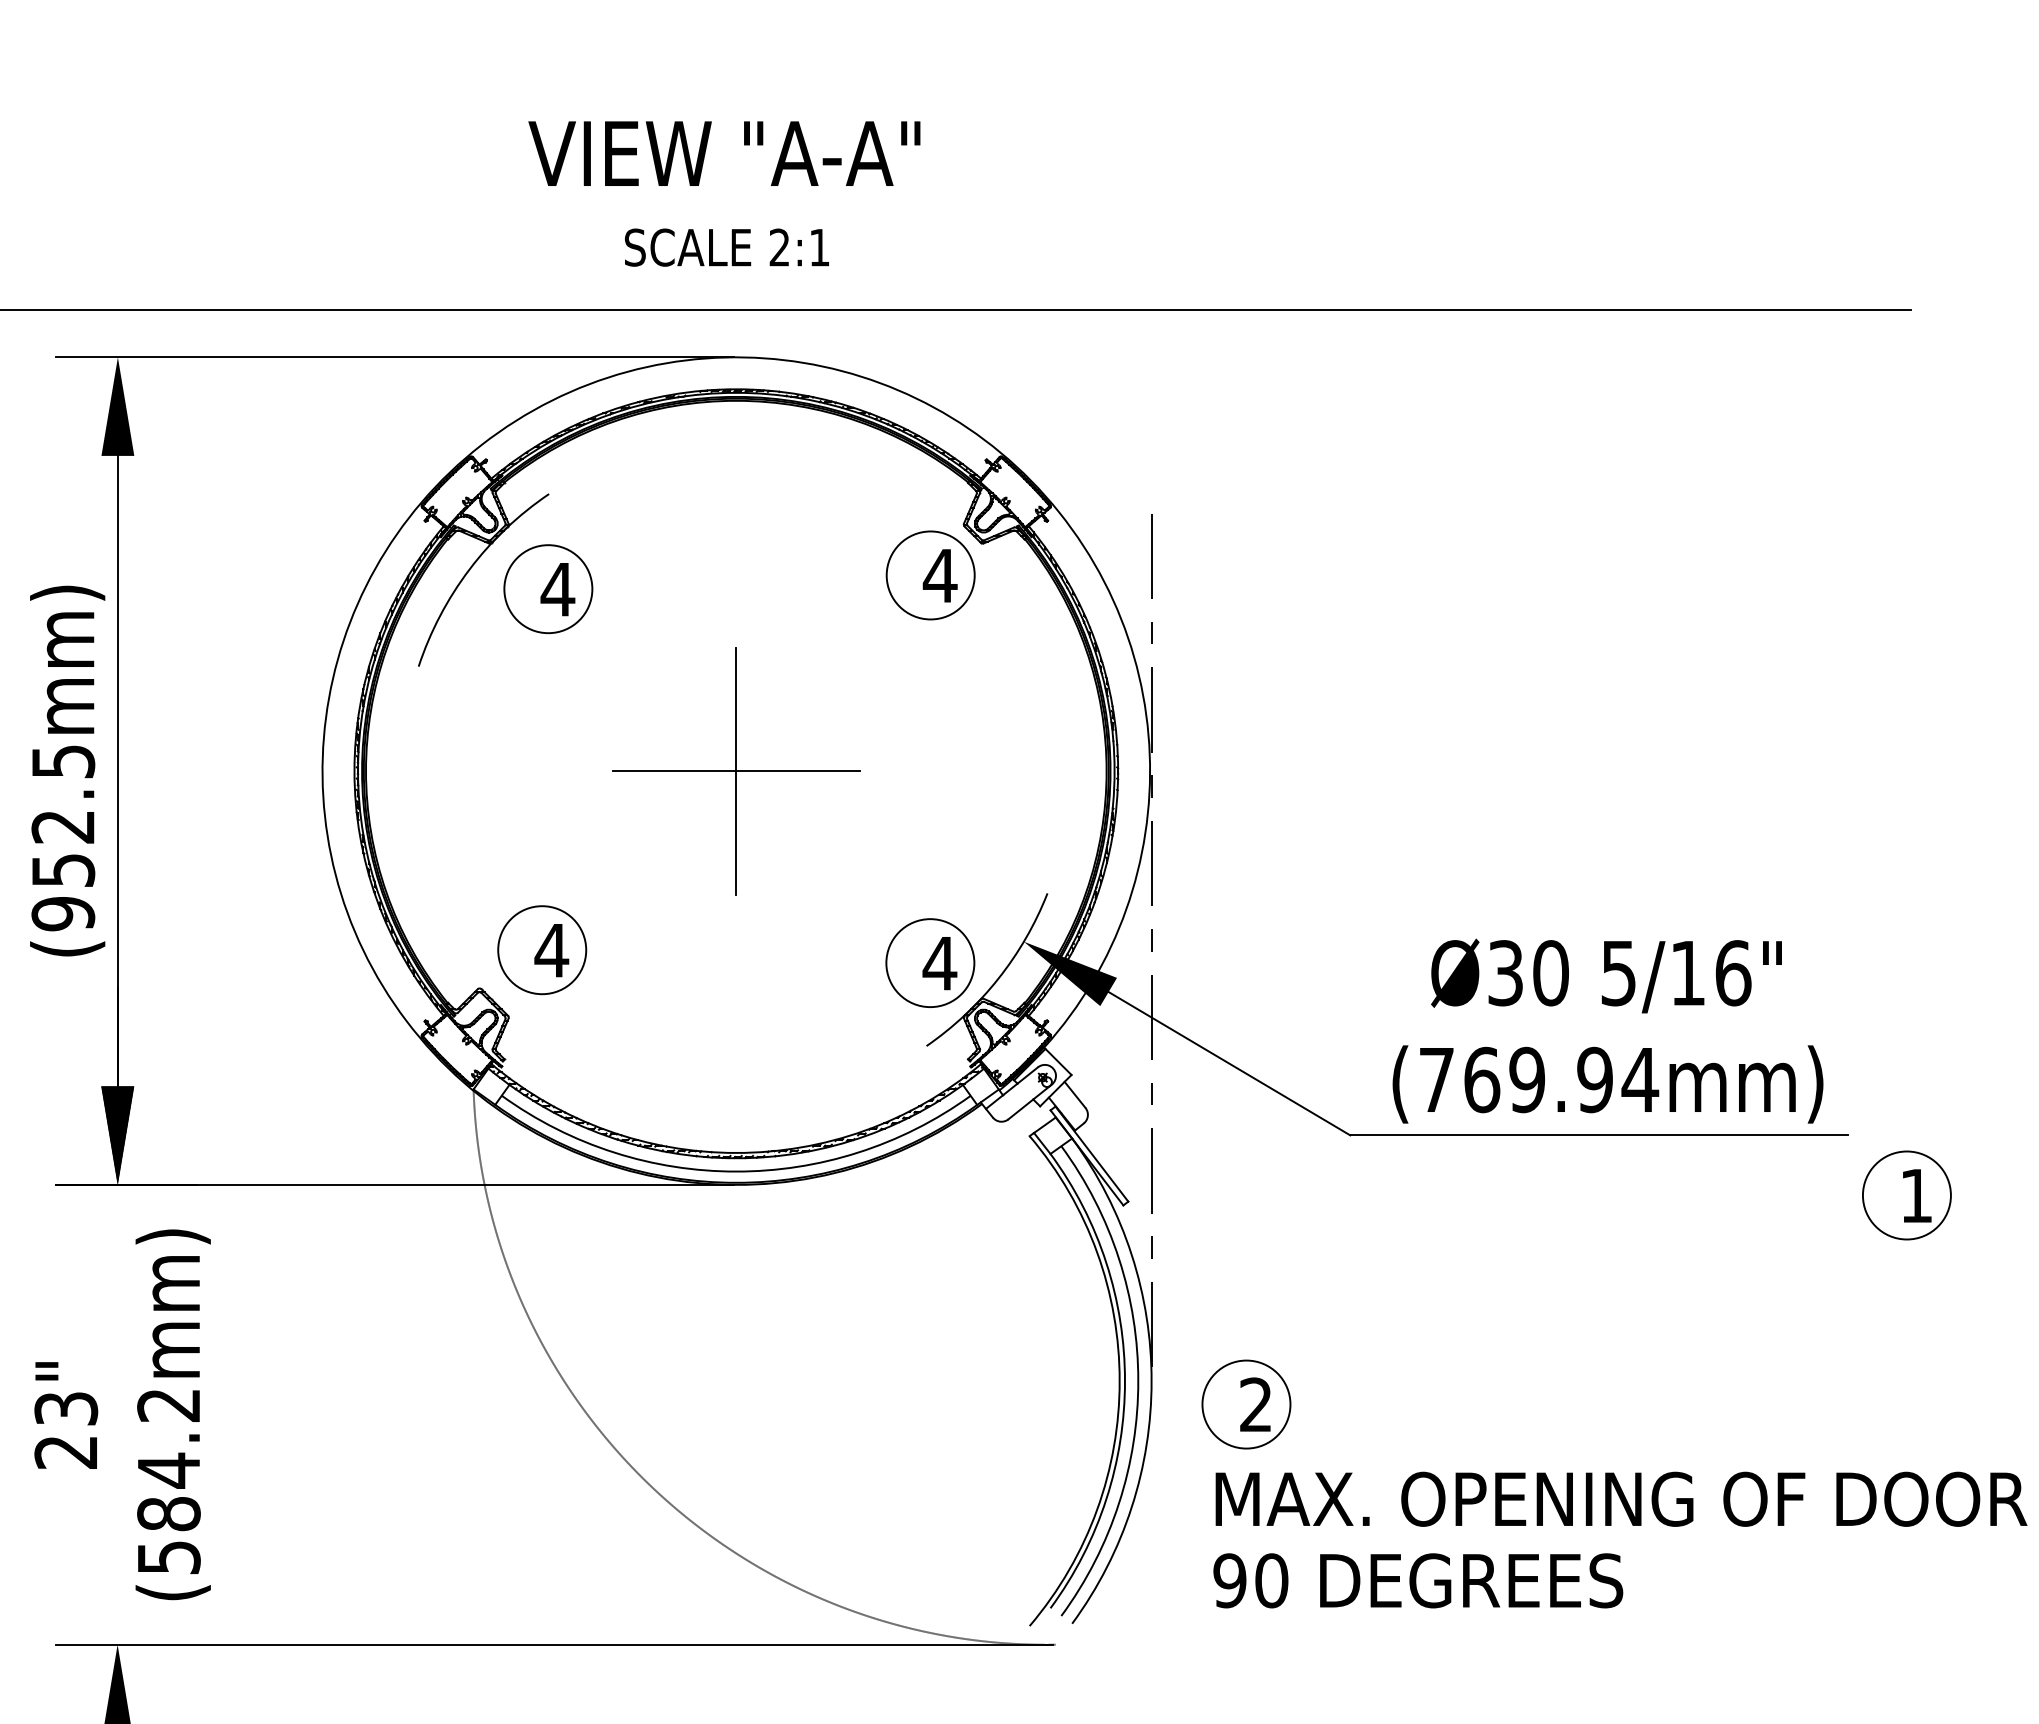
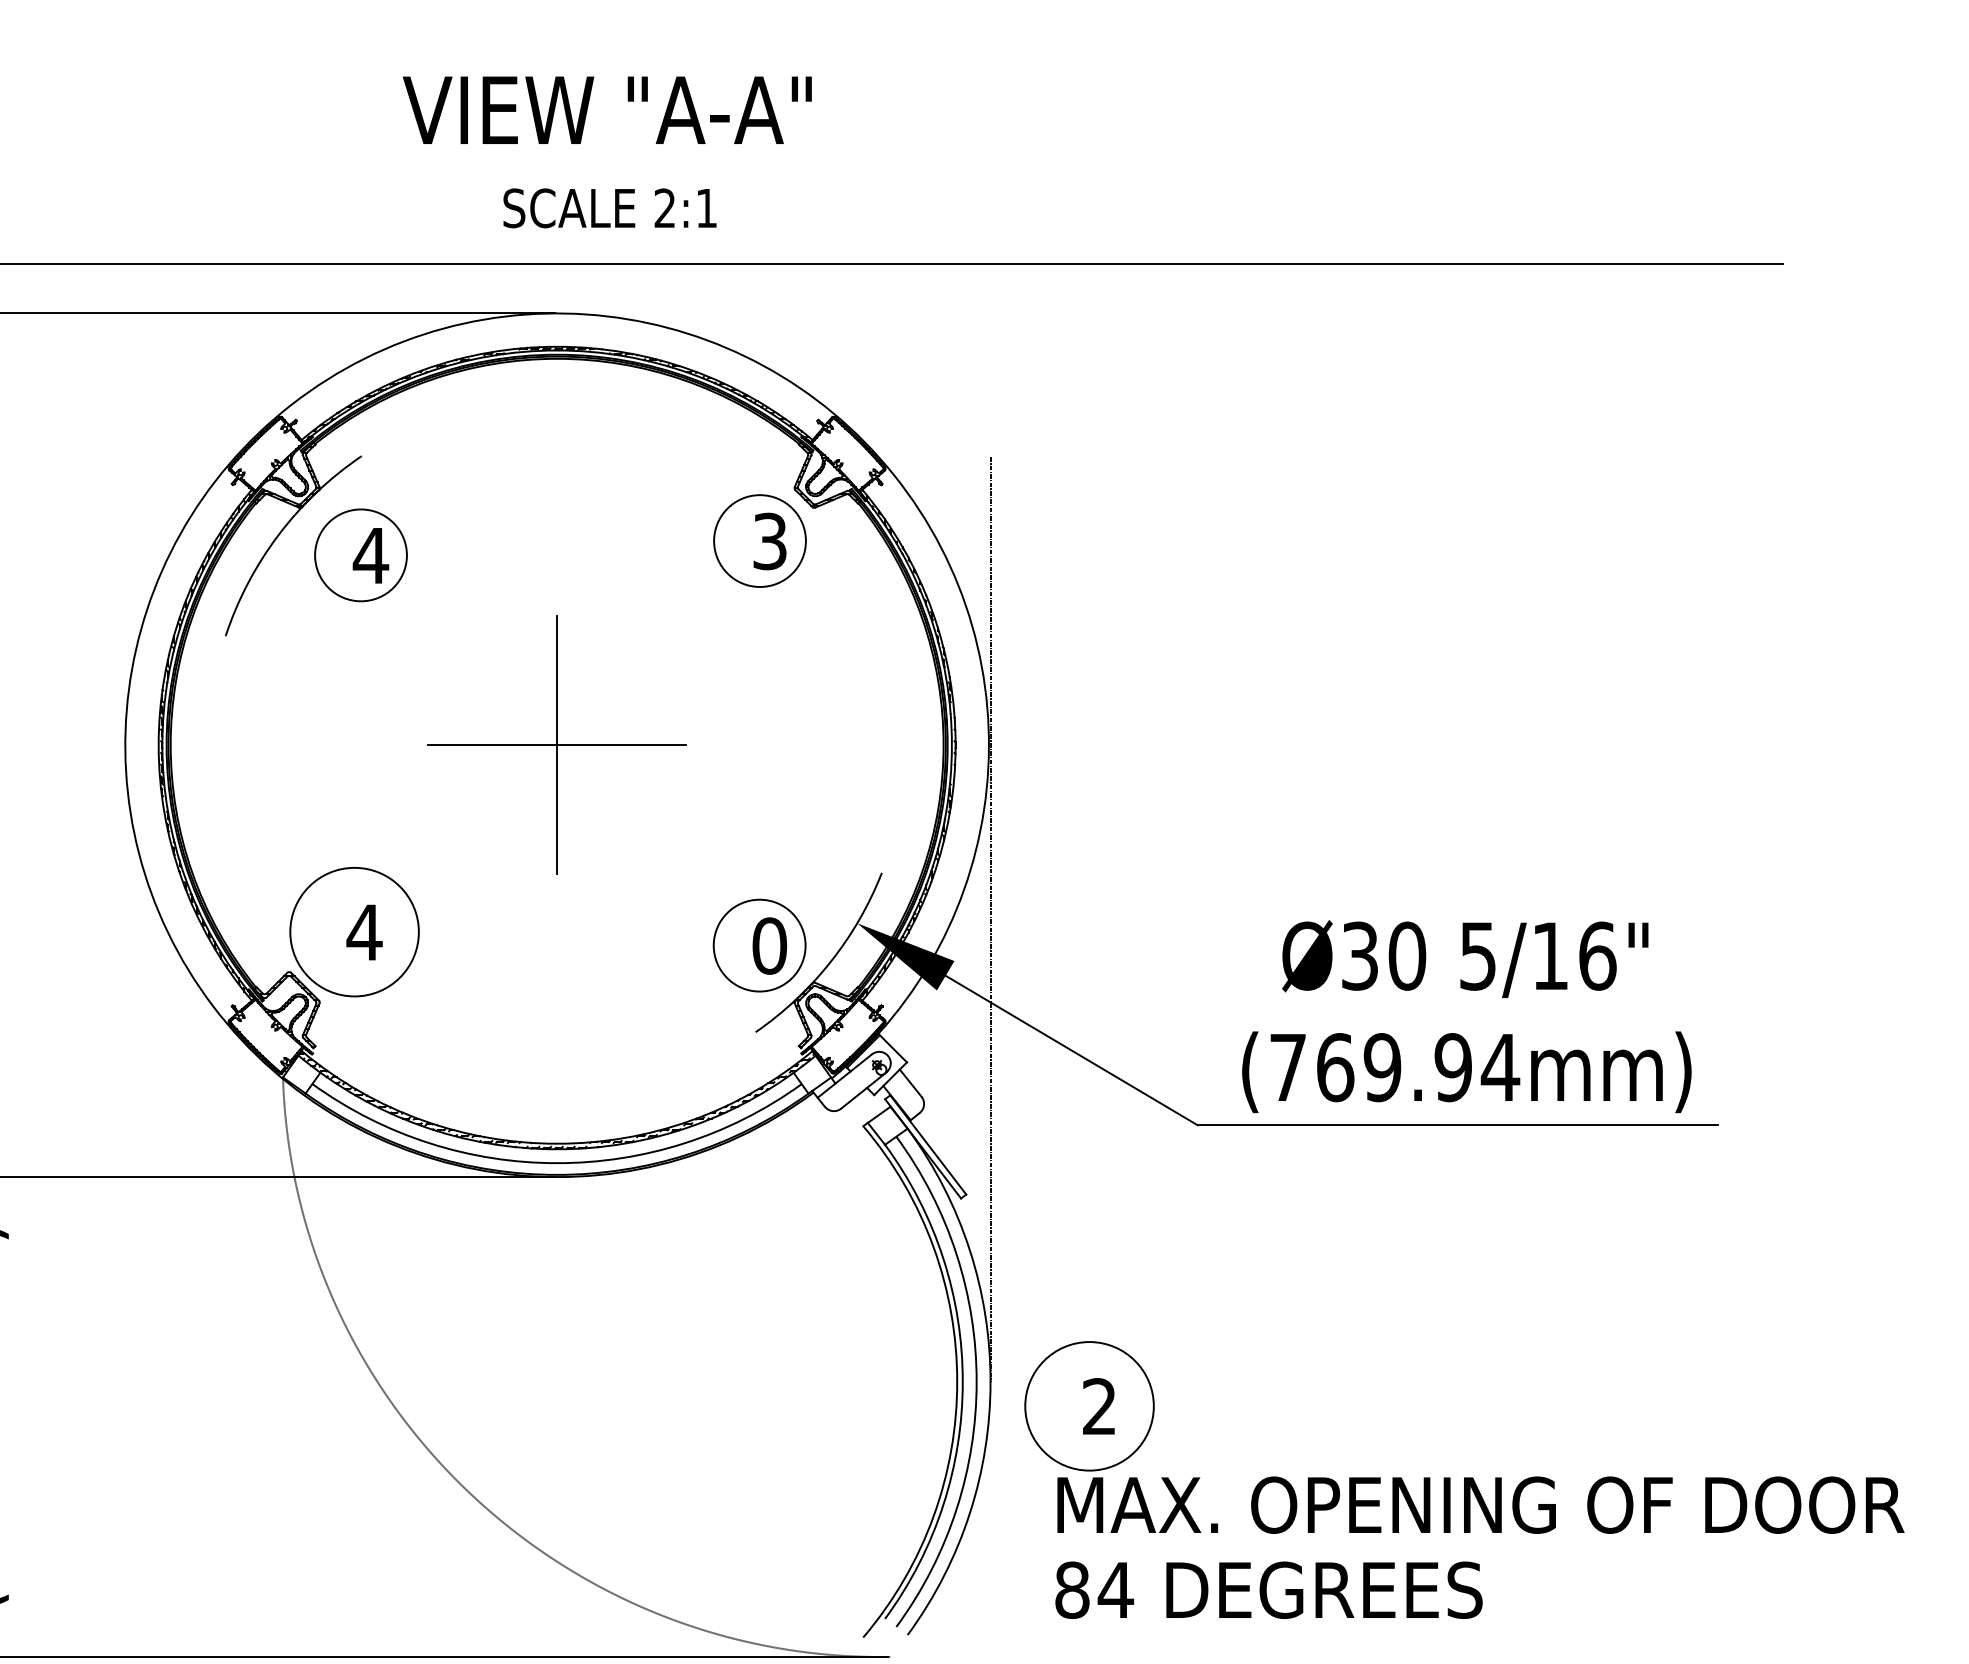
text: (724, 193) -> (607, 151), moved
text: (939, 575) -> (769, 541), 4 -> 3
circle: (542, 950) -> (354, 932), size x1.4
text: (939, 963) -> (769, 946), 4 -> 0
part: (1906, 1195) -> (1778, 1188), removed
circle: (1246, 1404) -> (1089, 1406), size x1.4
text: (1251, 1580) -> (1094, 1589), 90 -> 84

